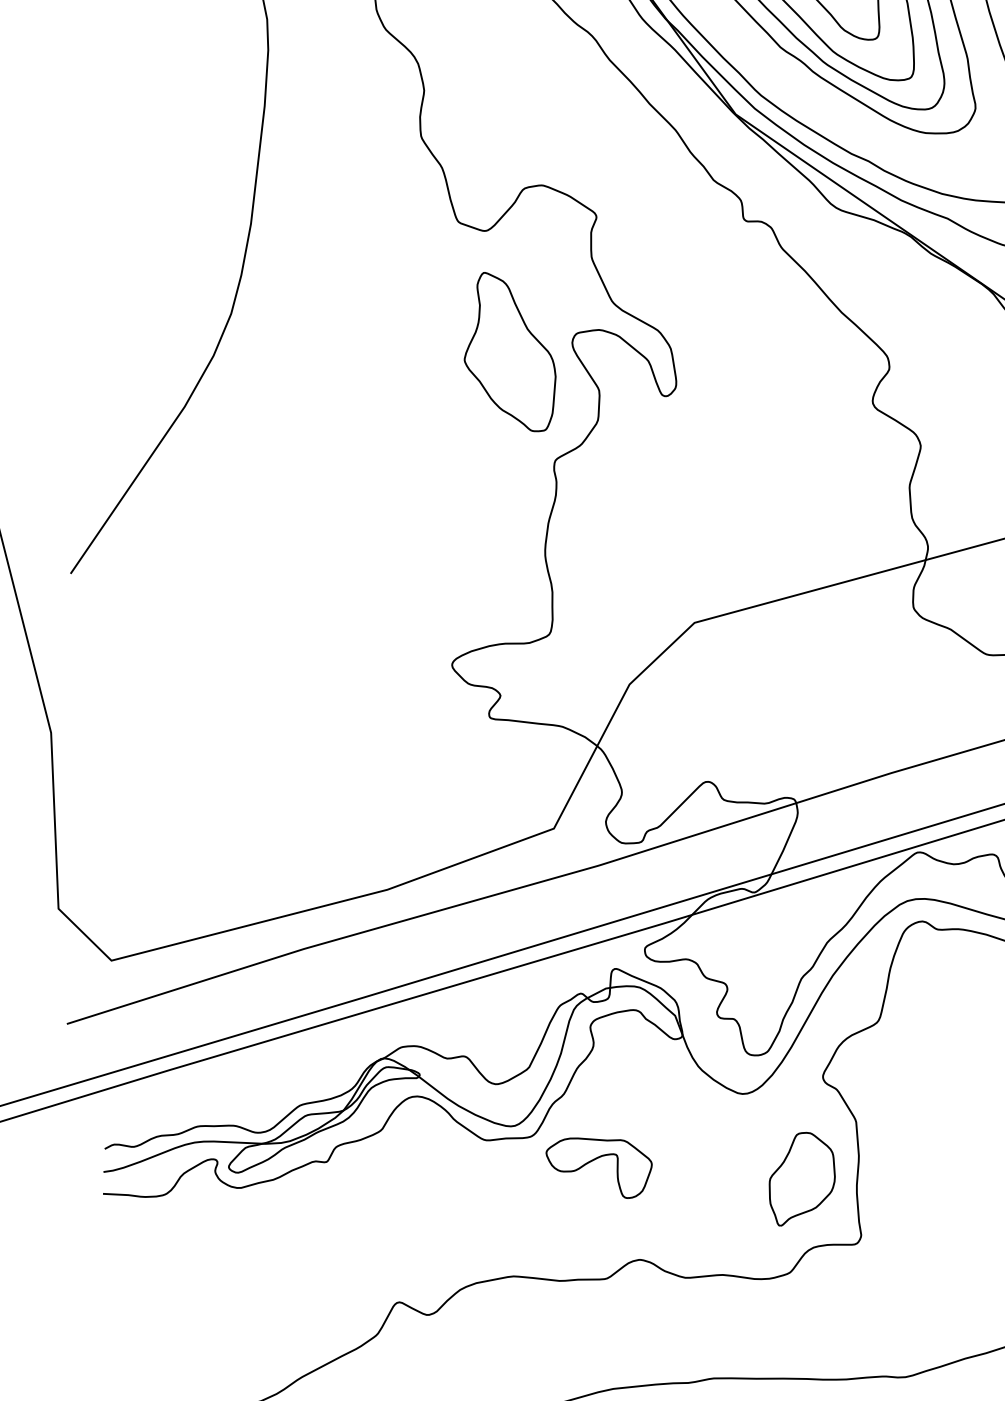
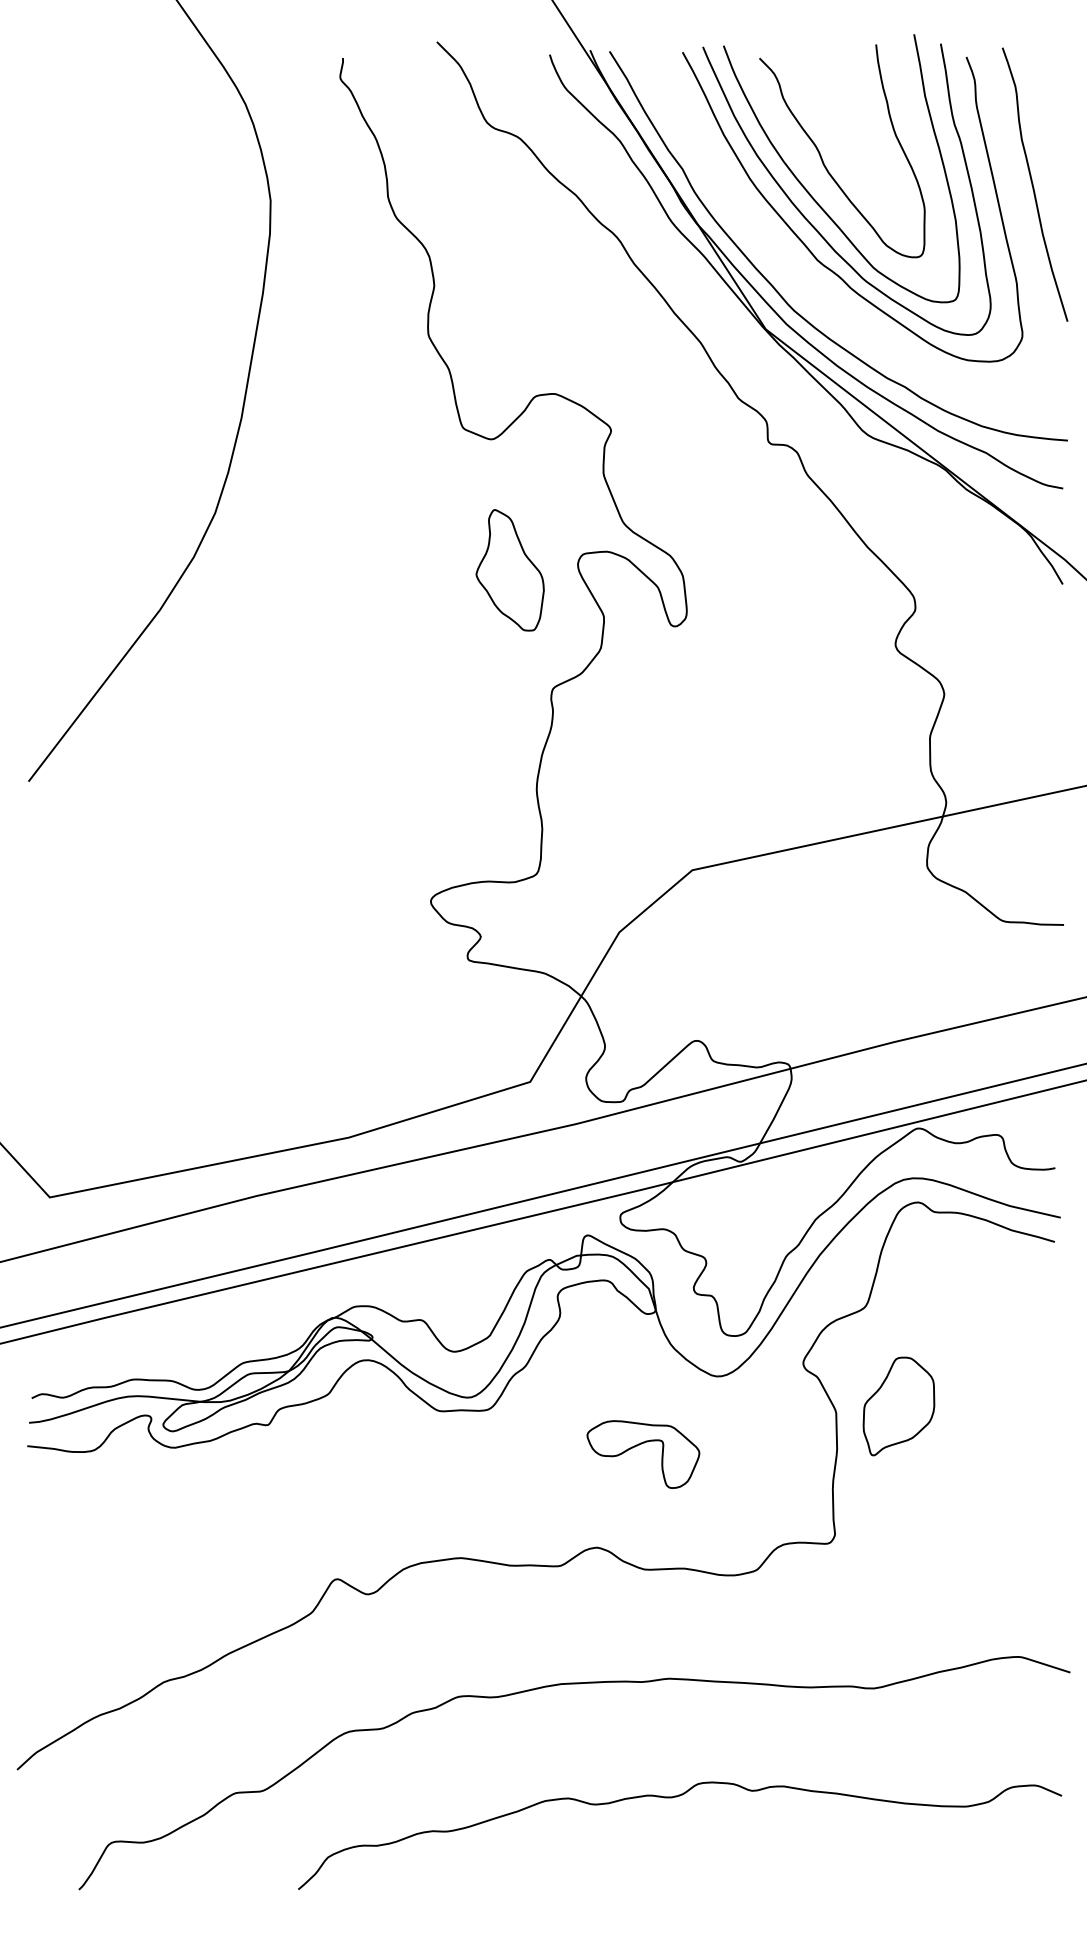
part: (509, 352) -> (510, 570), size x0.7
part: (595, 1160) -> (639, 1445), moved
part: (801, 1178) -> (898, 1406), moved

